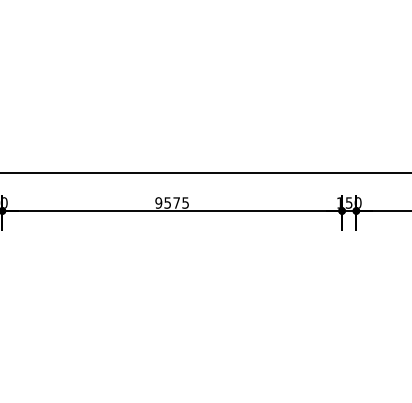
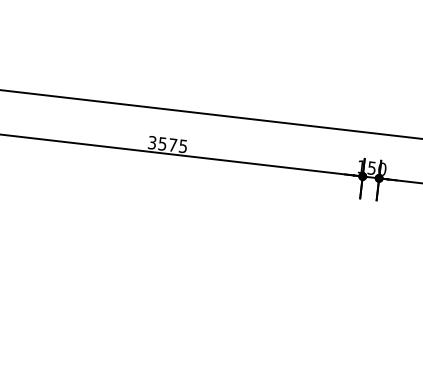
text: (158, 202) -> (152, 142), 9575 -> 3575

